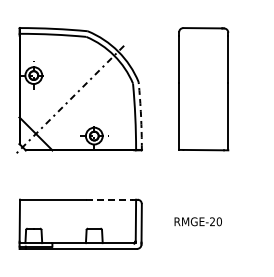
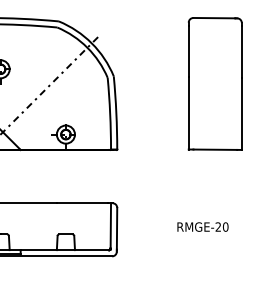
part: (203, 89) -> (215, 84), moved
arc: (141, 116) -> (116, 113), dashed -> solid
line: (110, 199) -> (83, 203), dashed -> solid
text: (197, 221) -> (202, 226), moved

